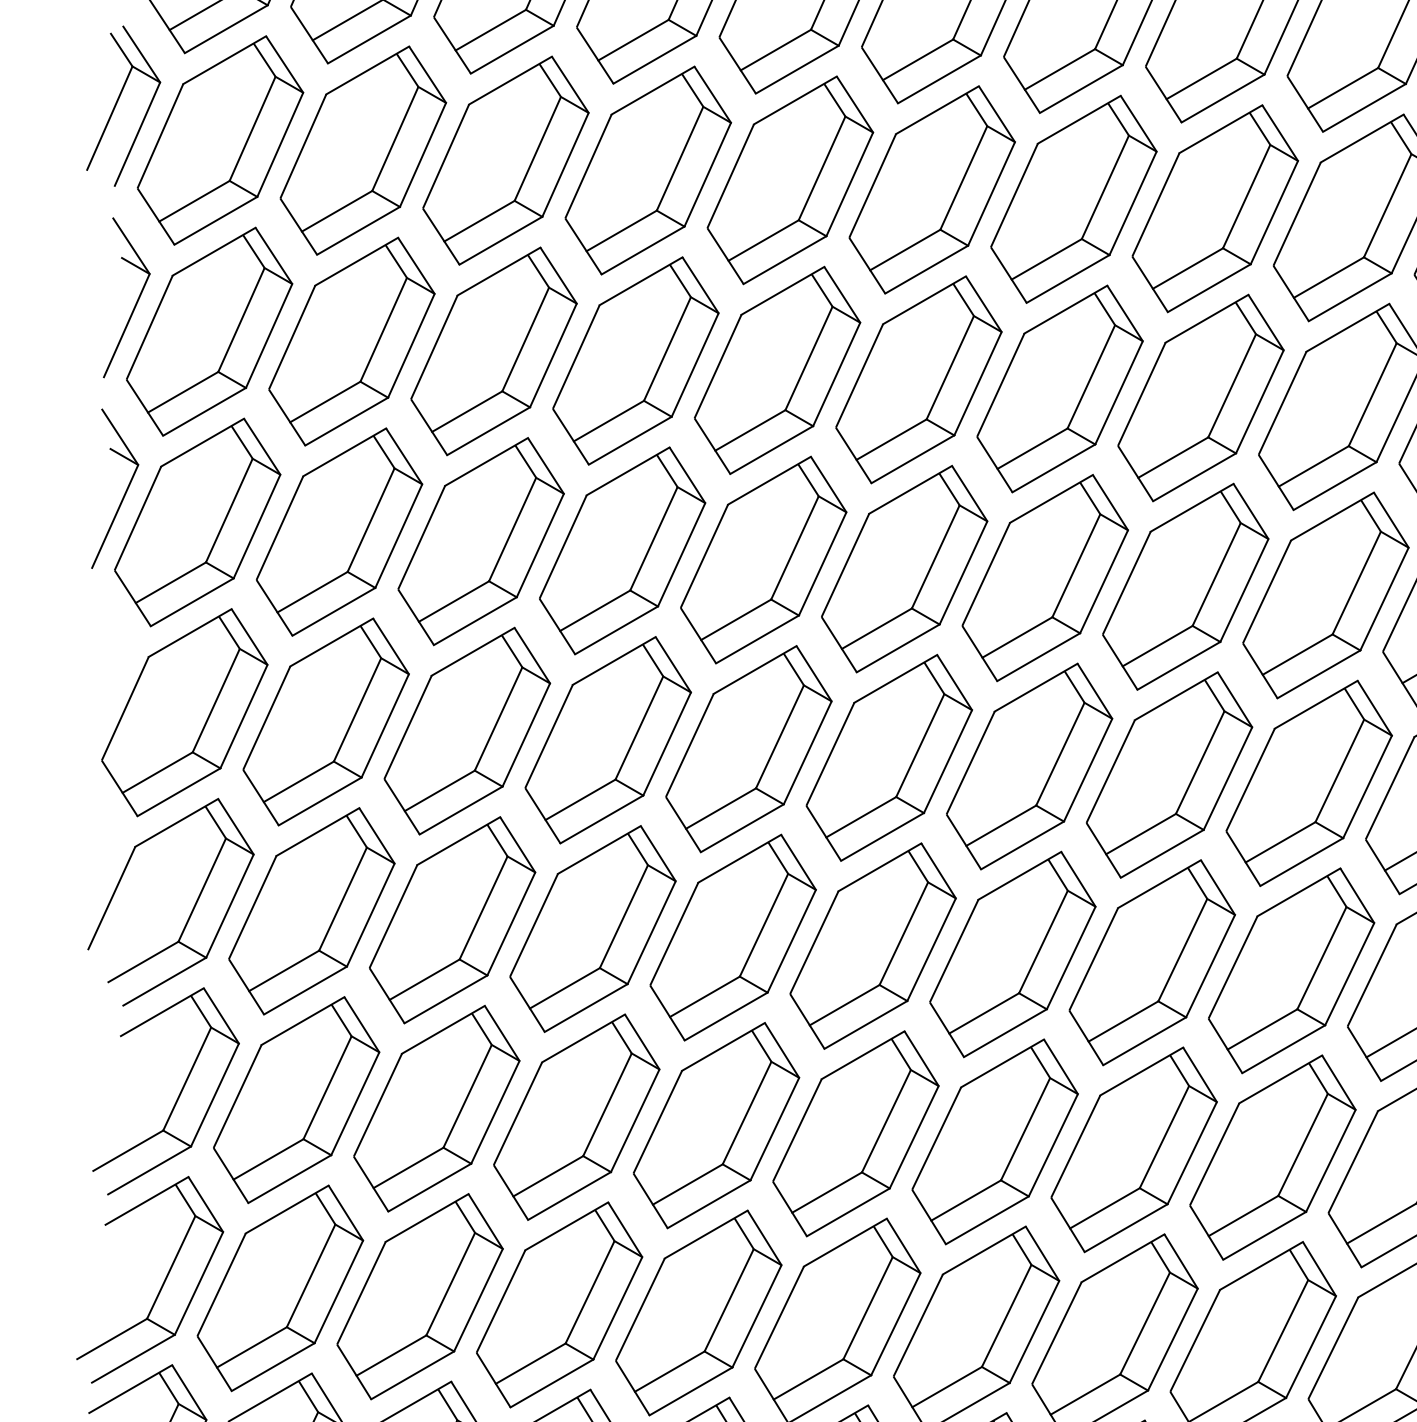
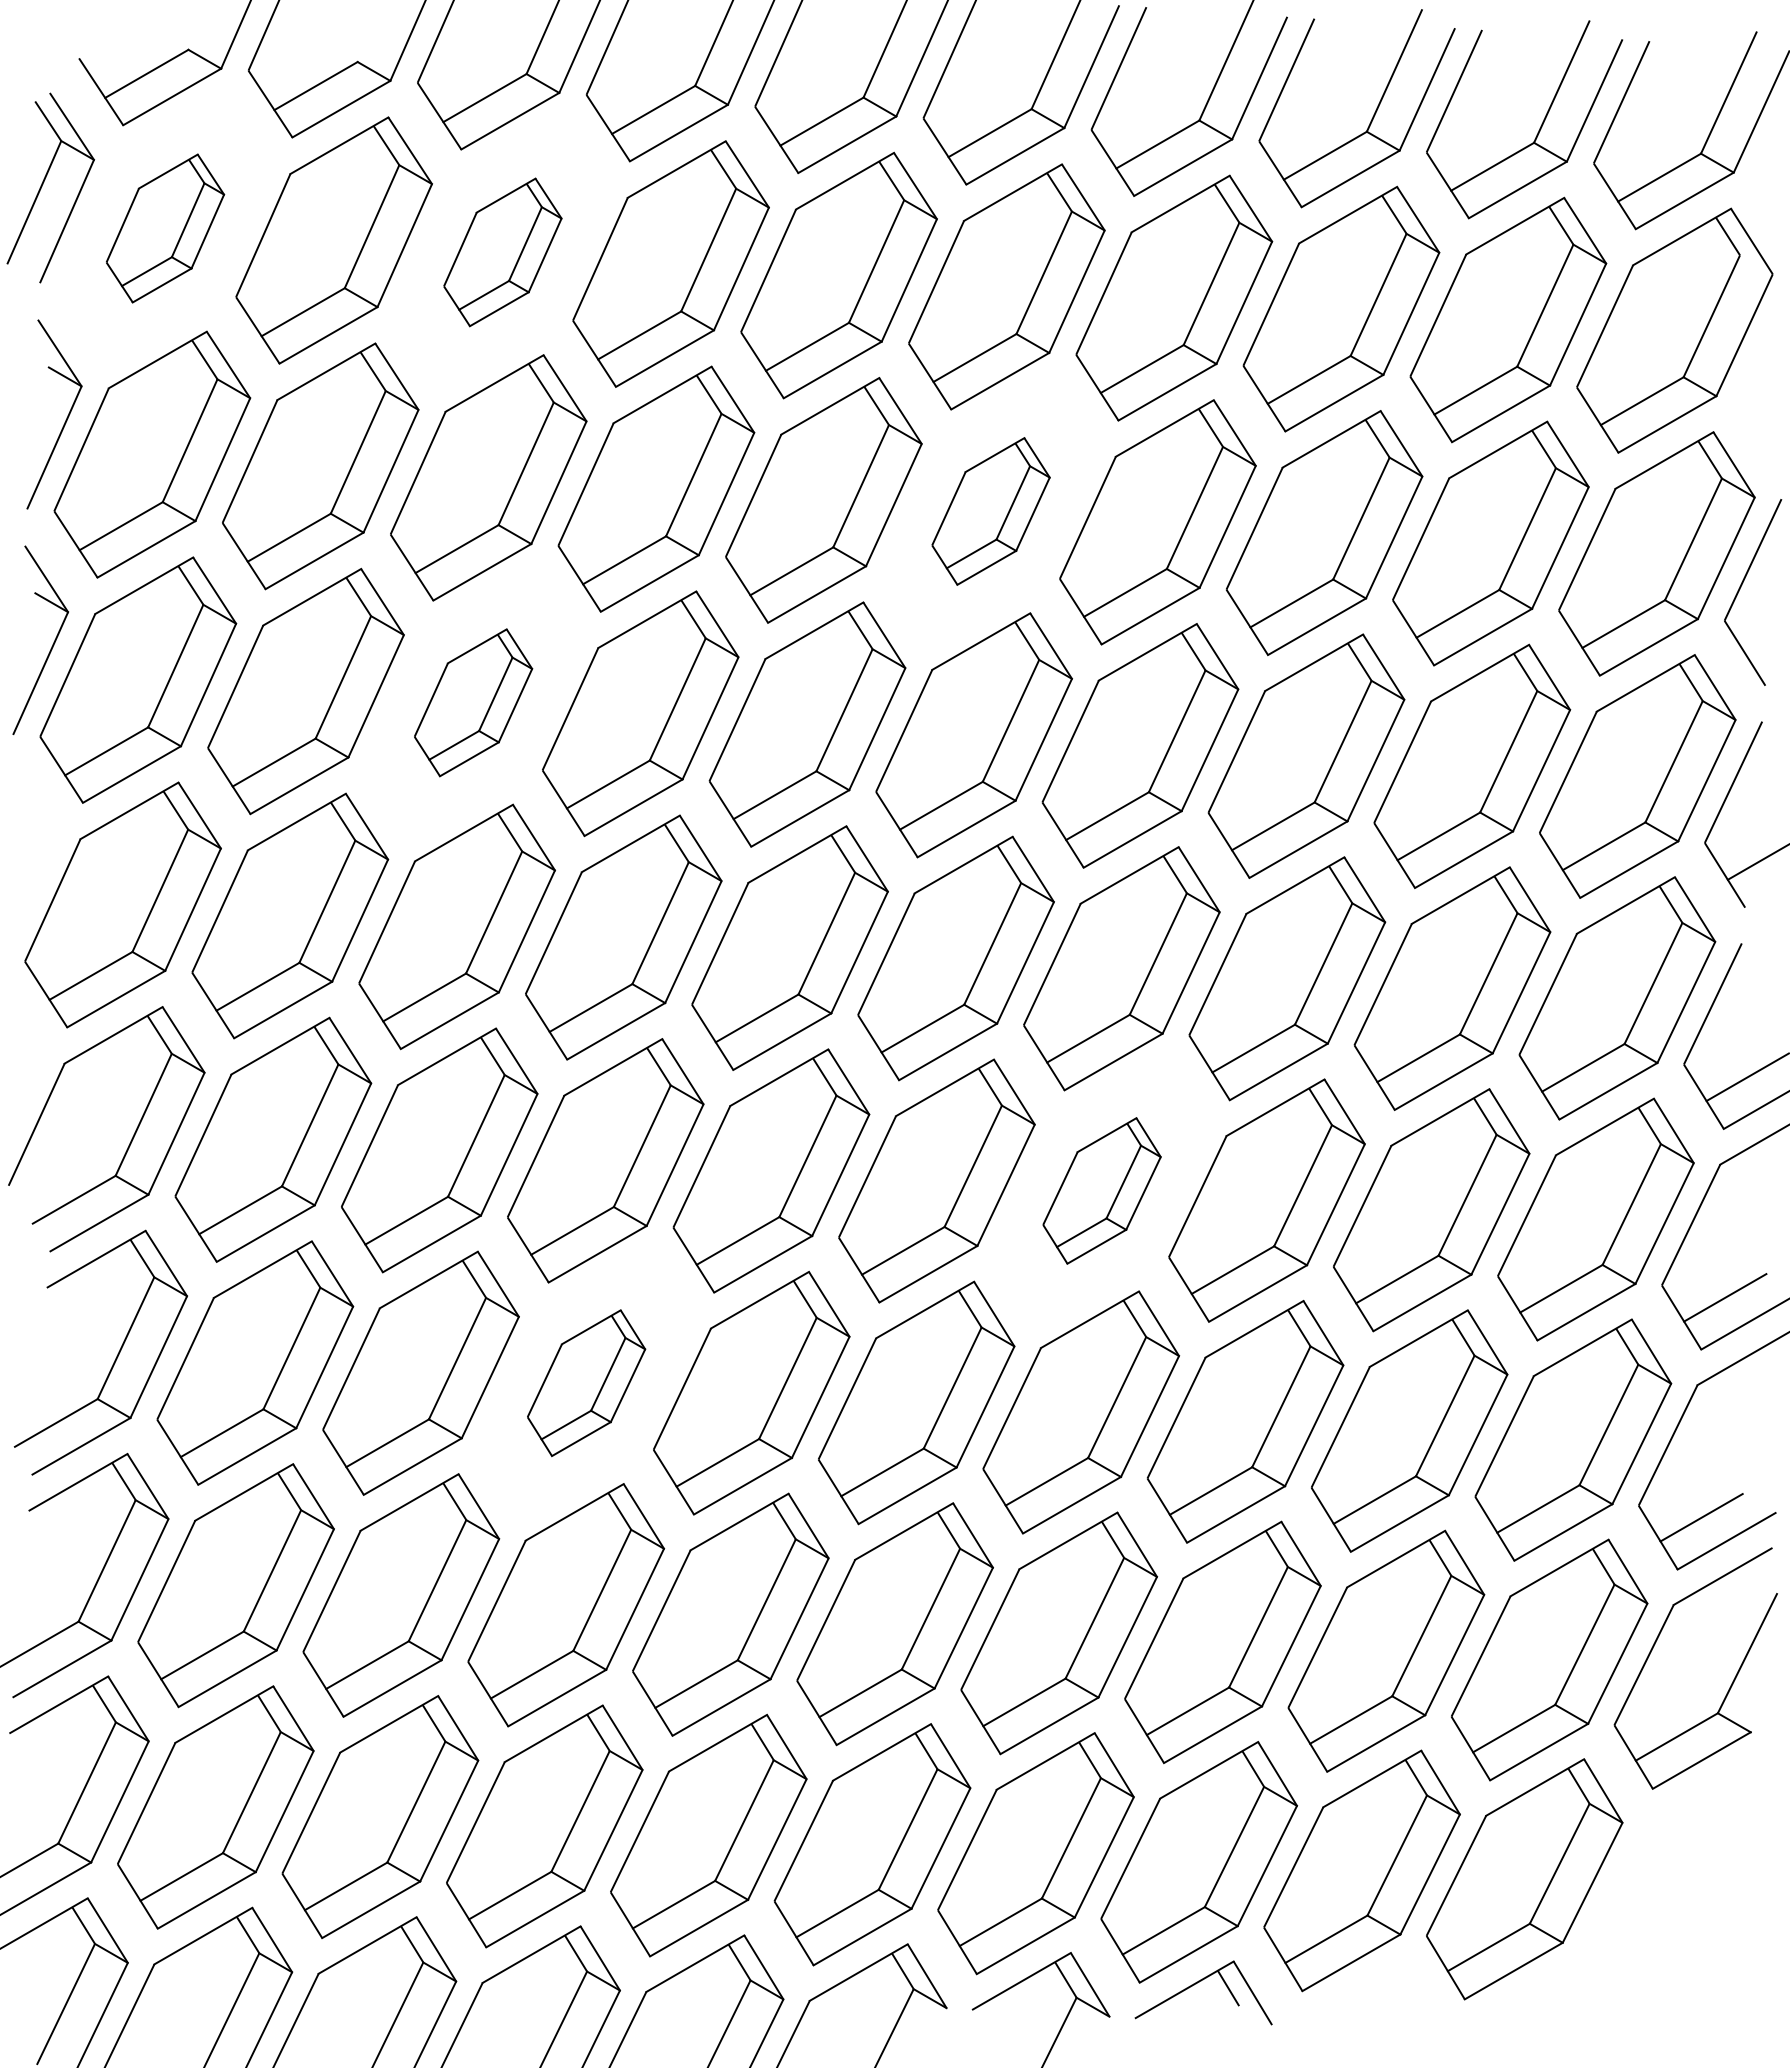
part: (220, 140) -> (165, 228), size x0.6
part: (505, 160) -> (502, 252), size x0.6
part: (918, 379) -> (990, 511), size x0.6
part: (481, 541) -> (473, 702), size x0.6
part: (1012, 954) -> (1101, 1190), size x0.6
part: (576, 1116) -> (586, 1382), size x0.6

